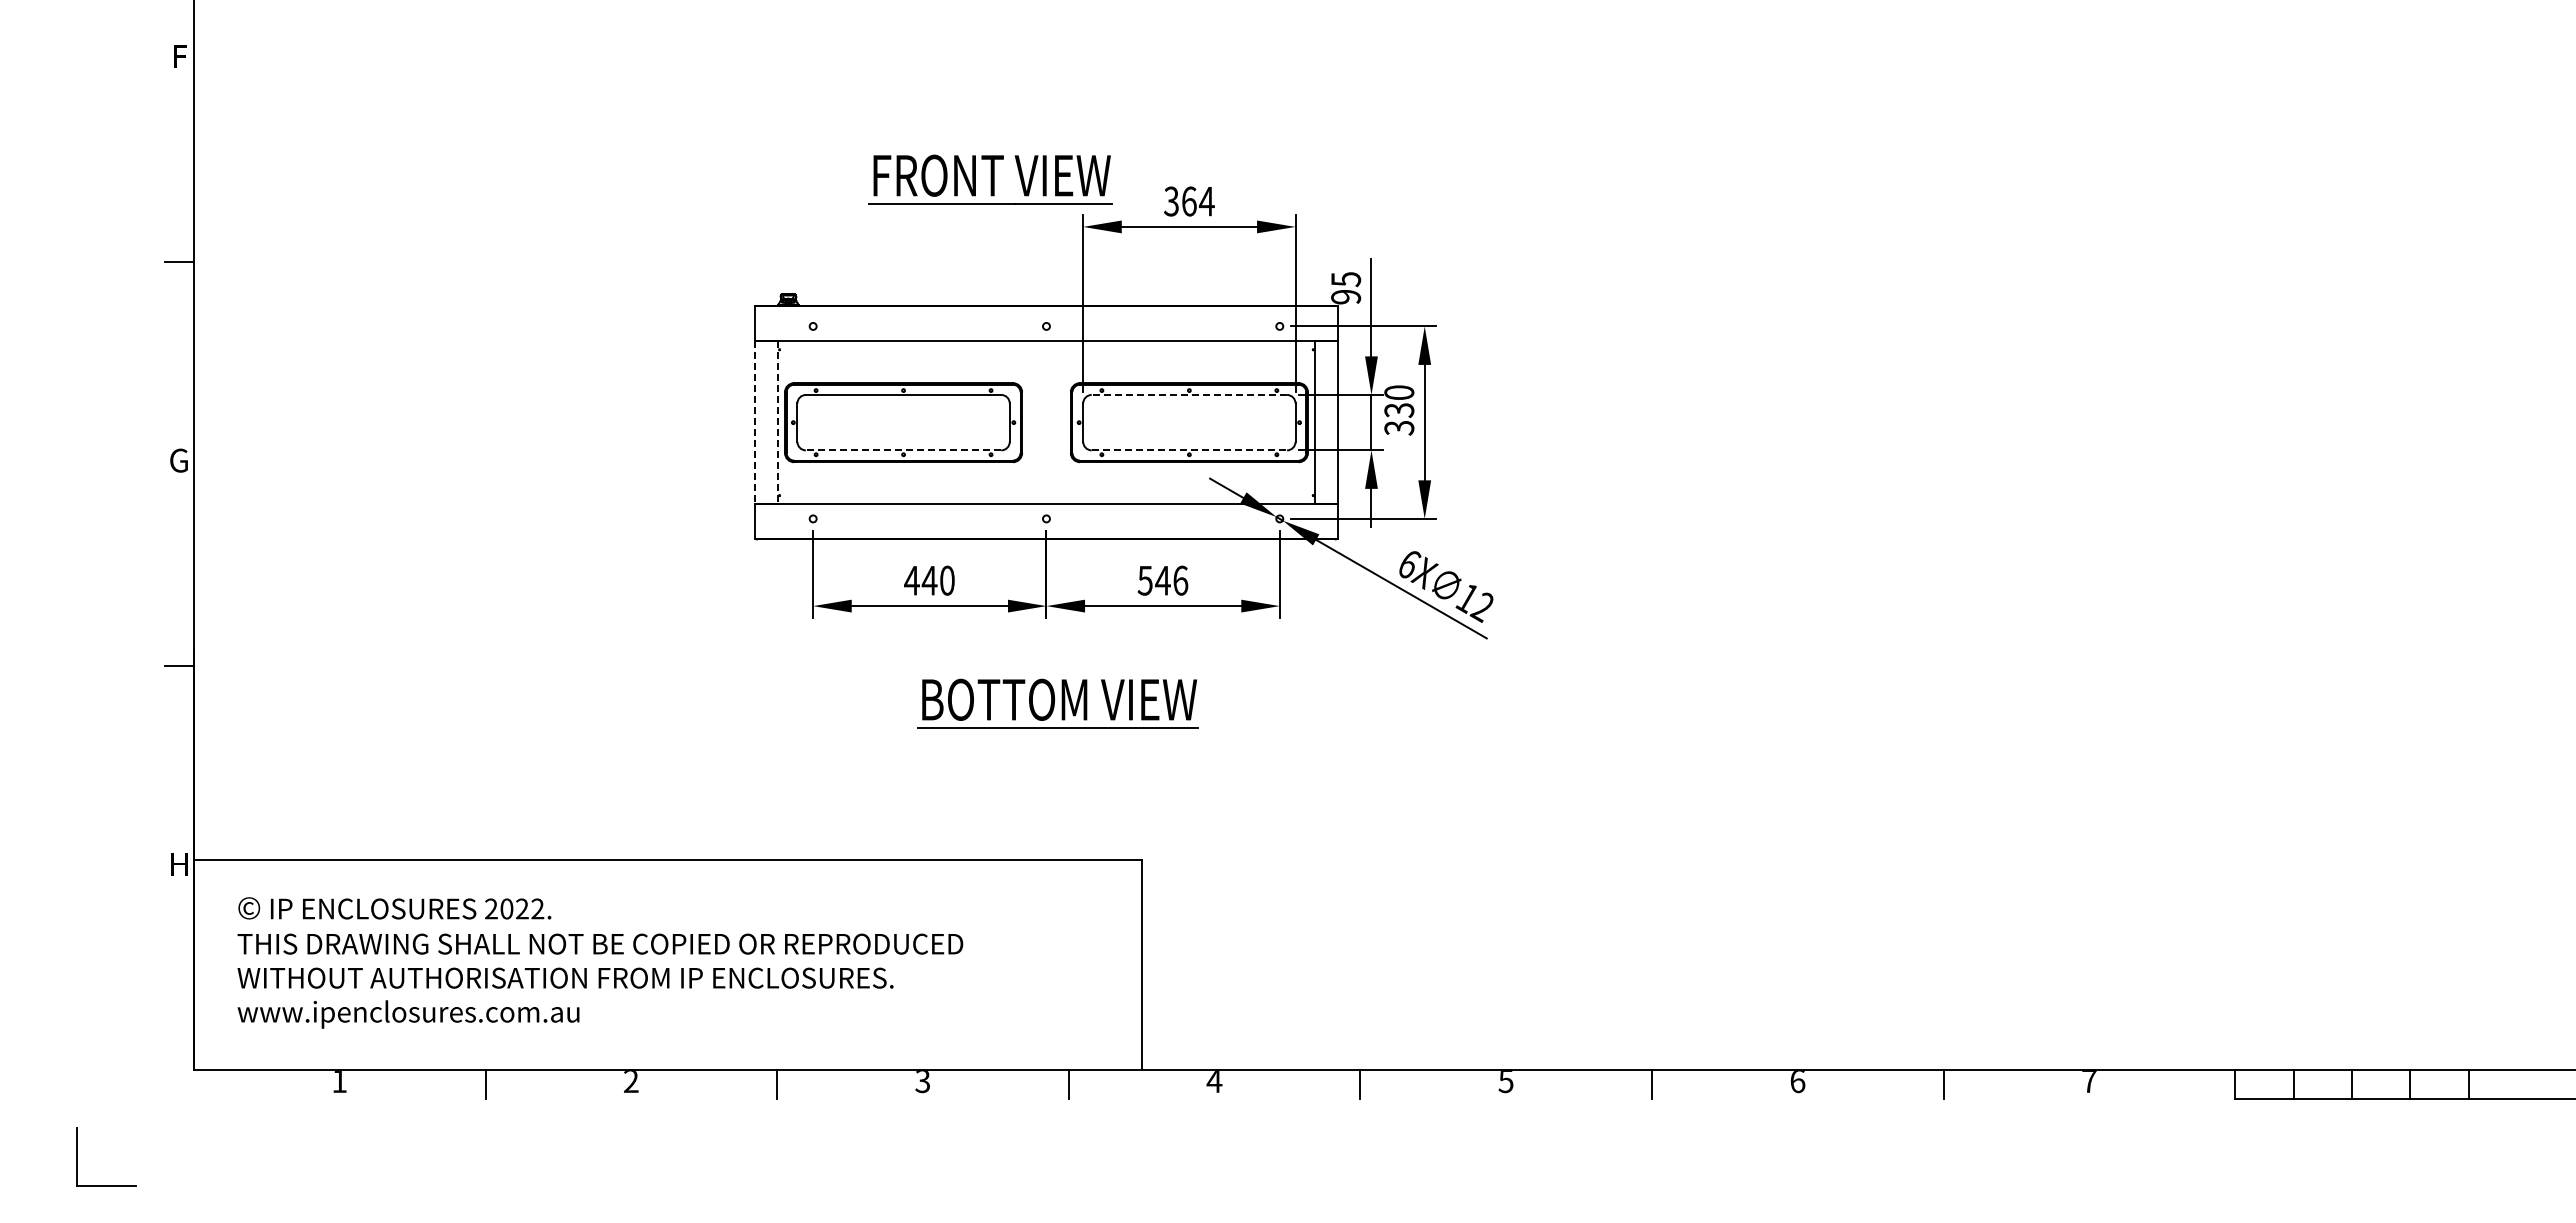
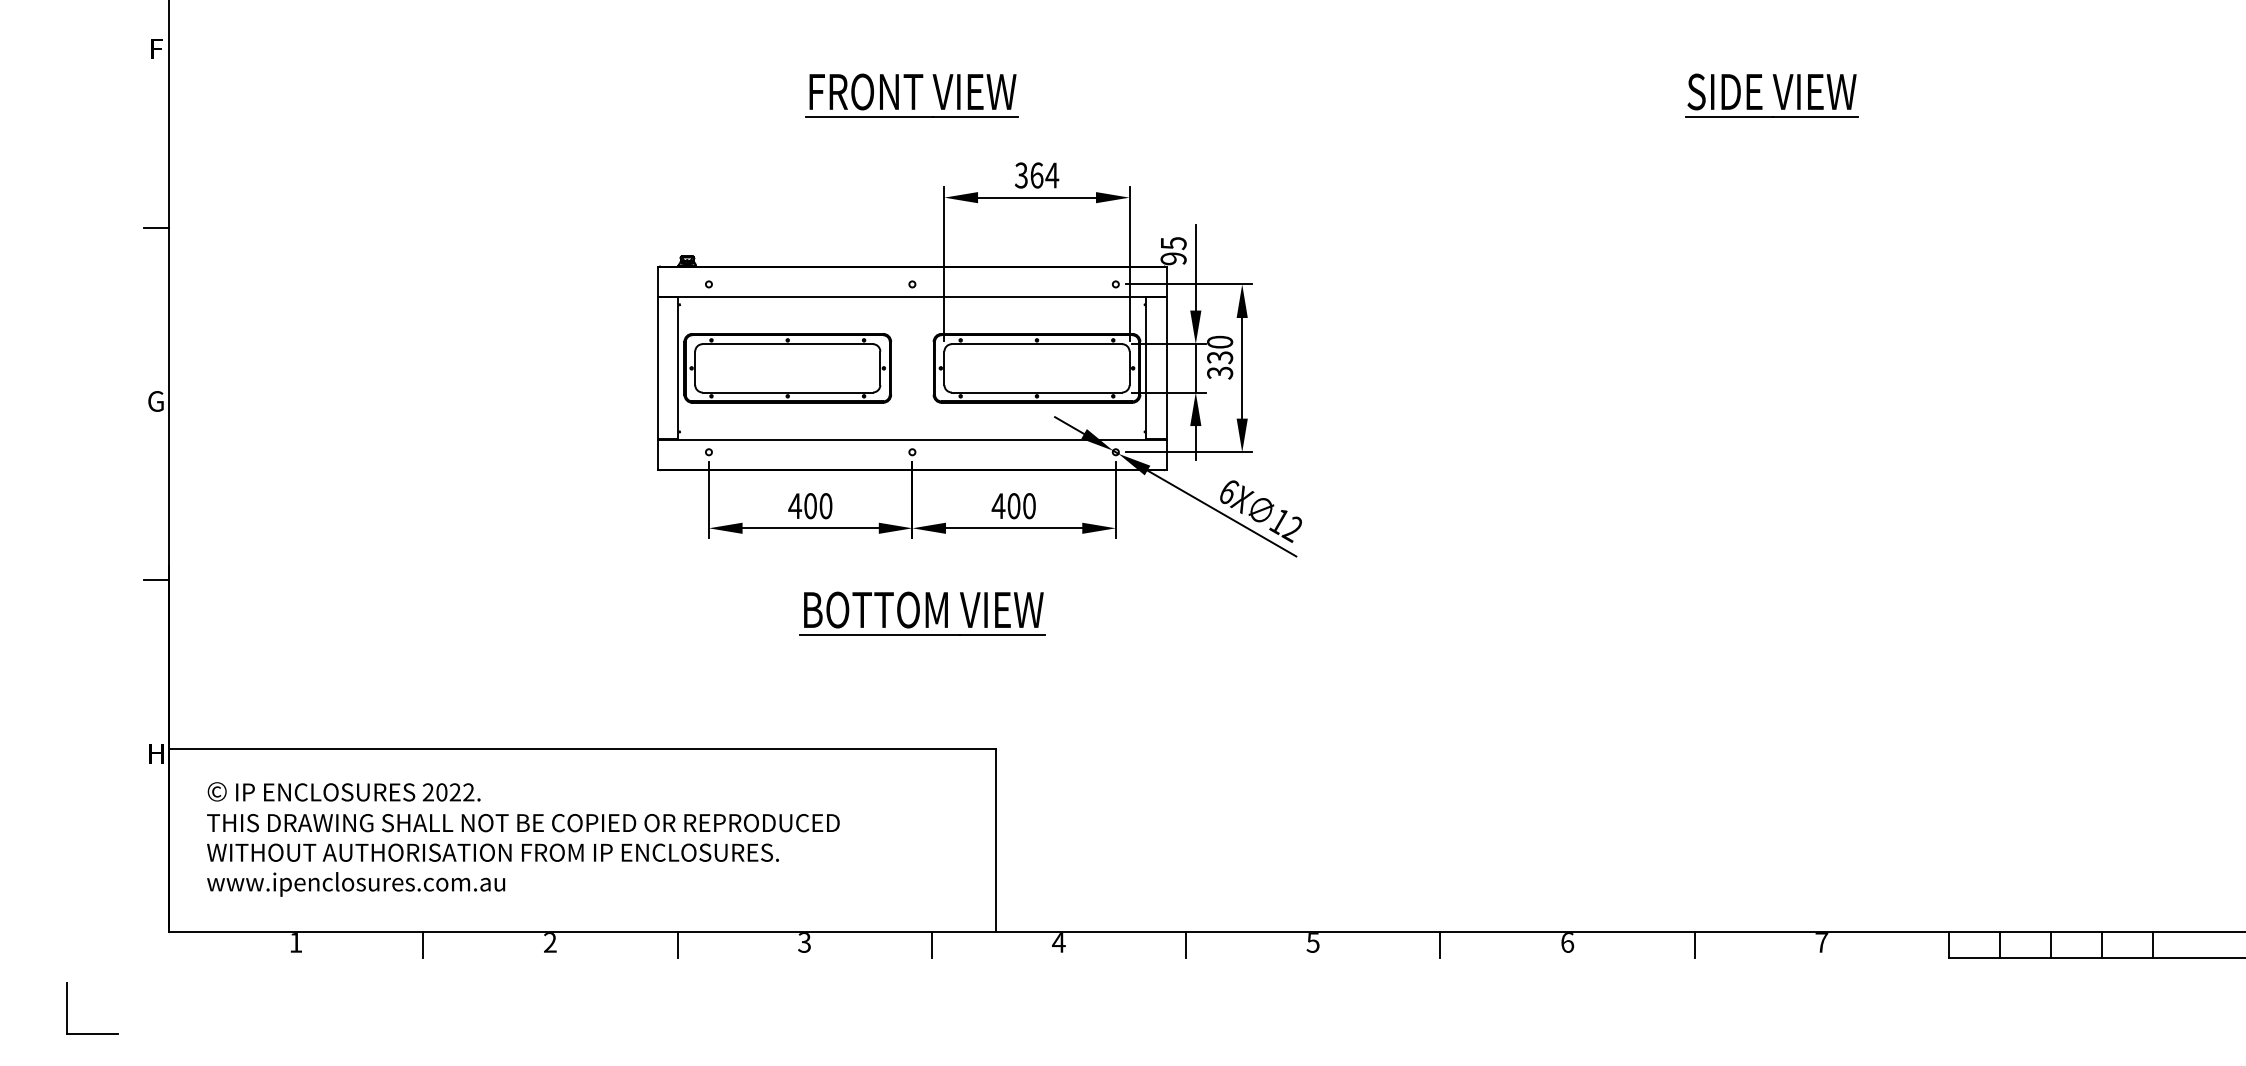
part: (2038, 109) -> (1777, 95), added
part: (990, 179) -> (911, 95), moved
line: (1189, 394) -> (1037, 343), dashed -> solid
line: (754, 422) -> (657, 368), dashed -> solid
line: (778, 422) -> (678, 368), dashed -> solid
line: (903, 450) -> (787, 392), dashed -> solid
line: (1189, 450) -> (1037, 392), dashed -> solid
text: (929, 580) -> (810, 505), 440 -> 400
text: (1162, 580) -> (1013, 505), 546 -> 400

